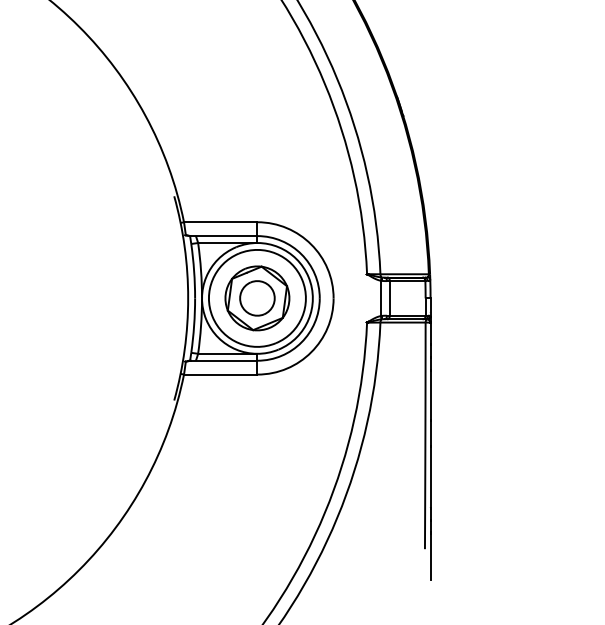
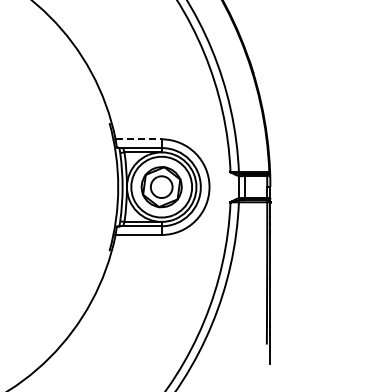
line: (222, 222) -> (139, 139), solid -> dashed

